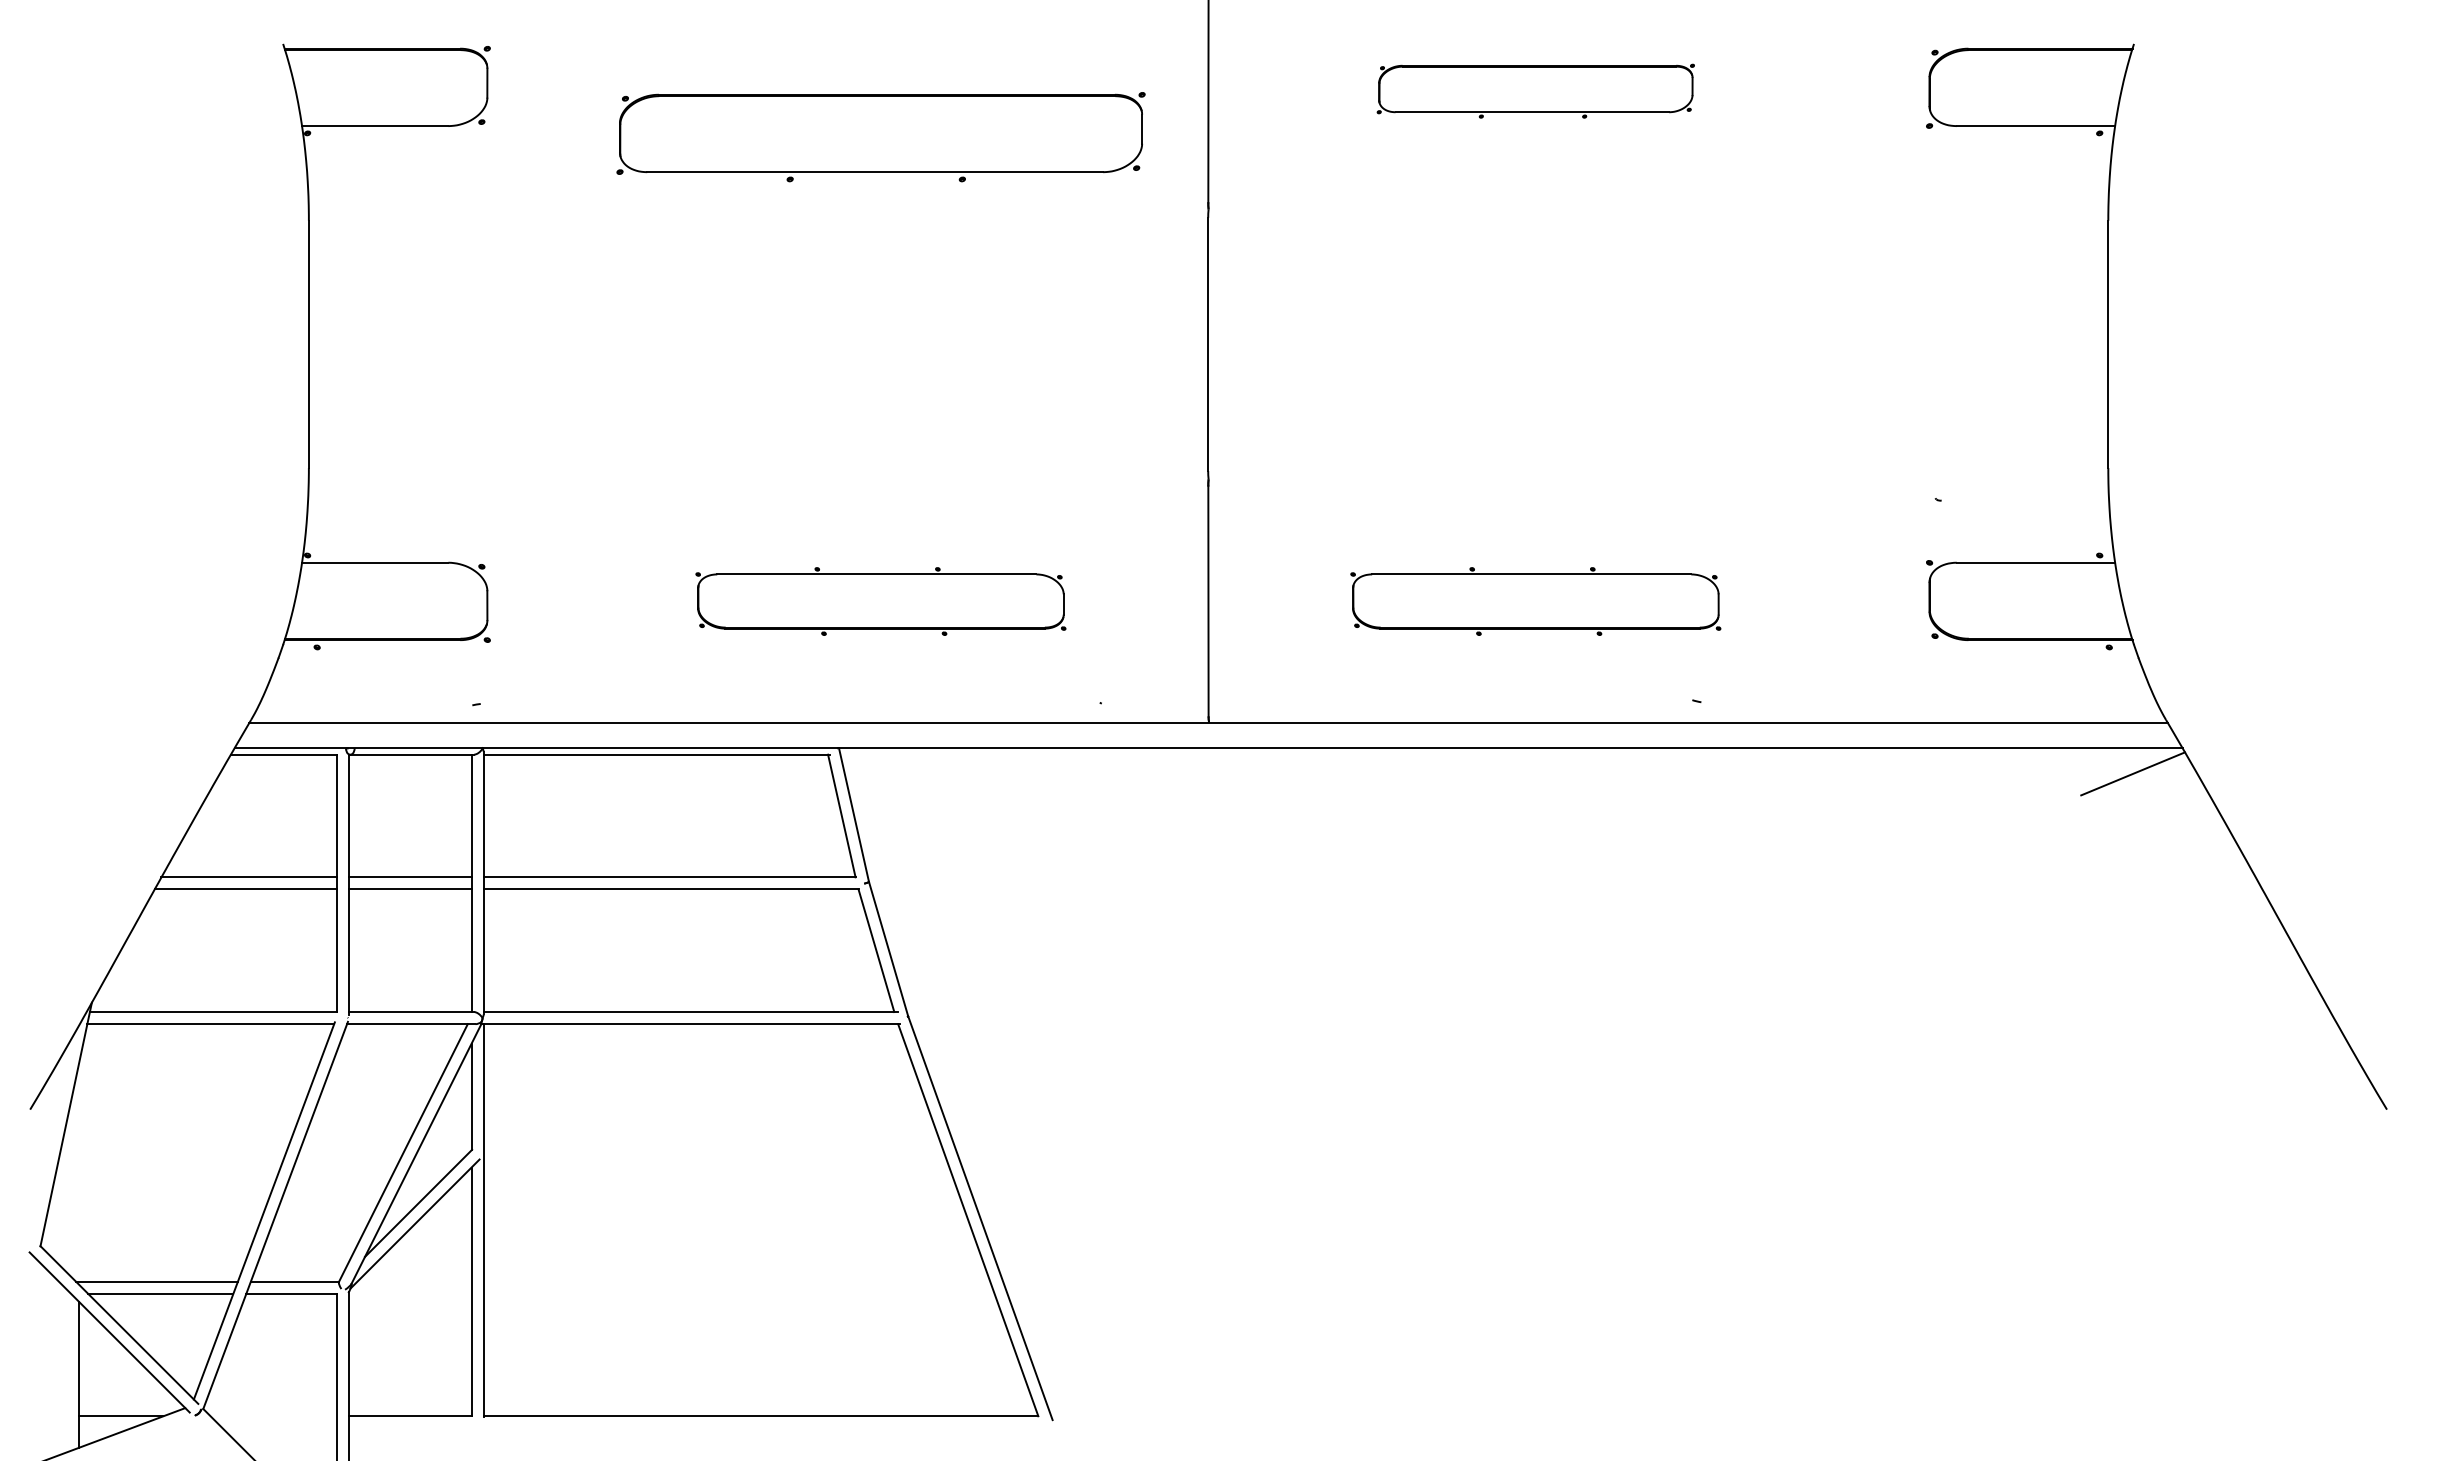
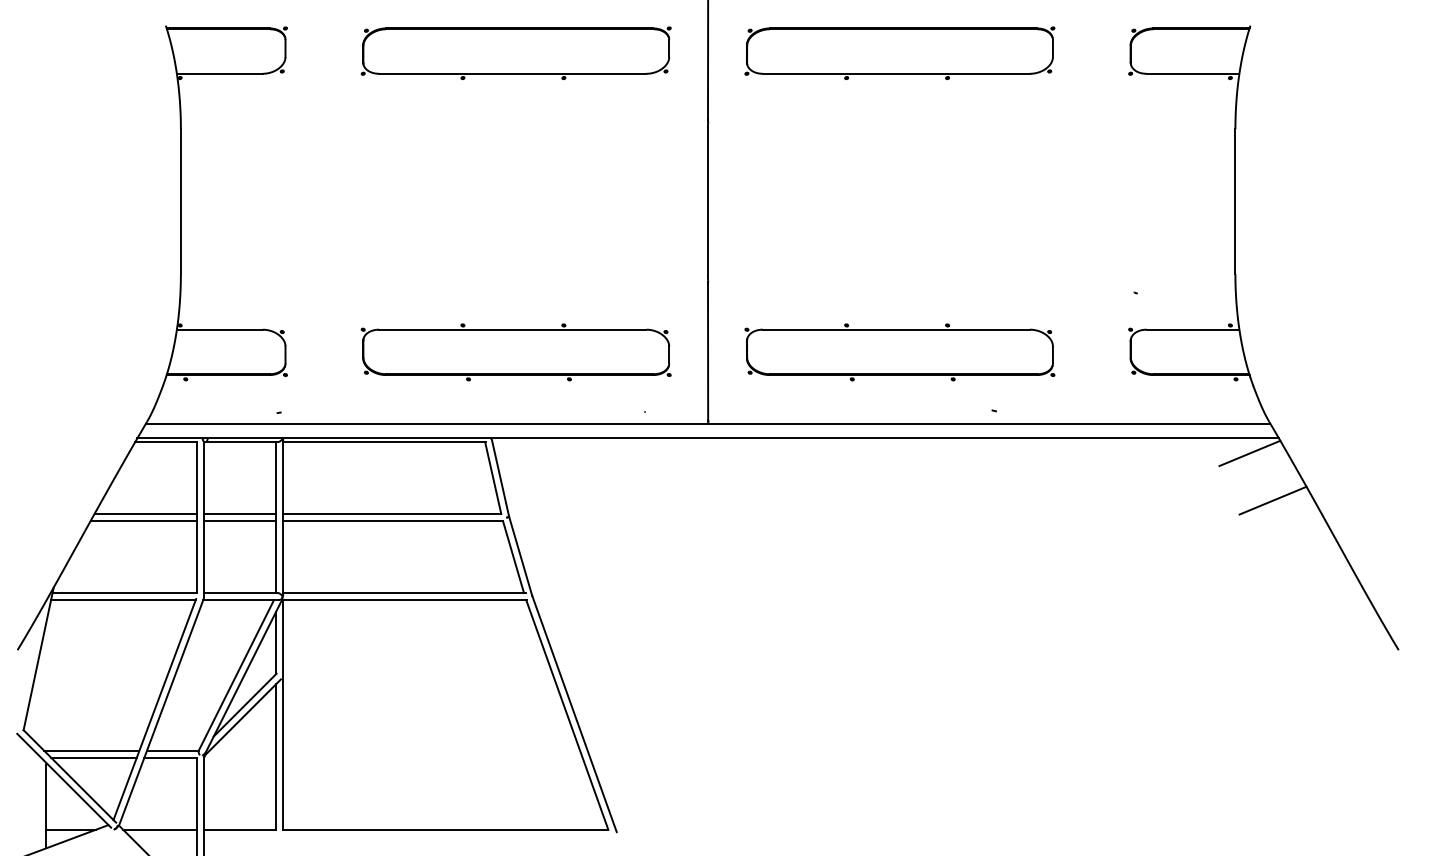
part: (1535, 91) -> (899, 53), size x1.67
part: (879, 137) -> (515, 53), moved
part: (879, 601) -> (515, 352), size x1.43
part: (1535, 601) -> (899, 352), size x1.43
line: (2171, 854) -> (1272, 500), added
line: (274, 1415) -> (160, 829), added

